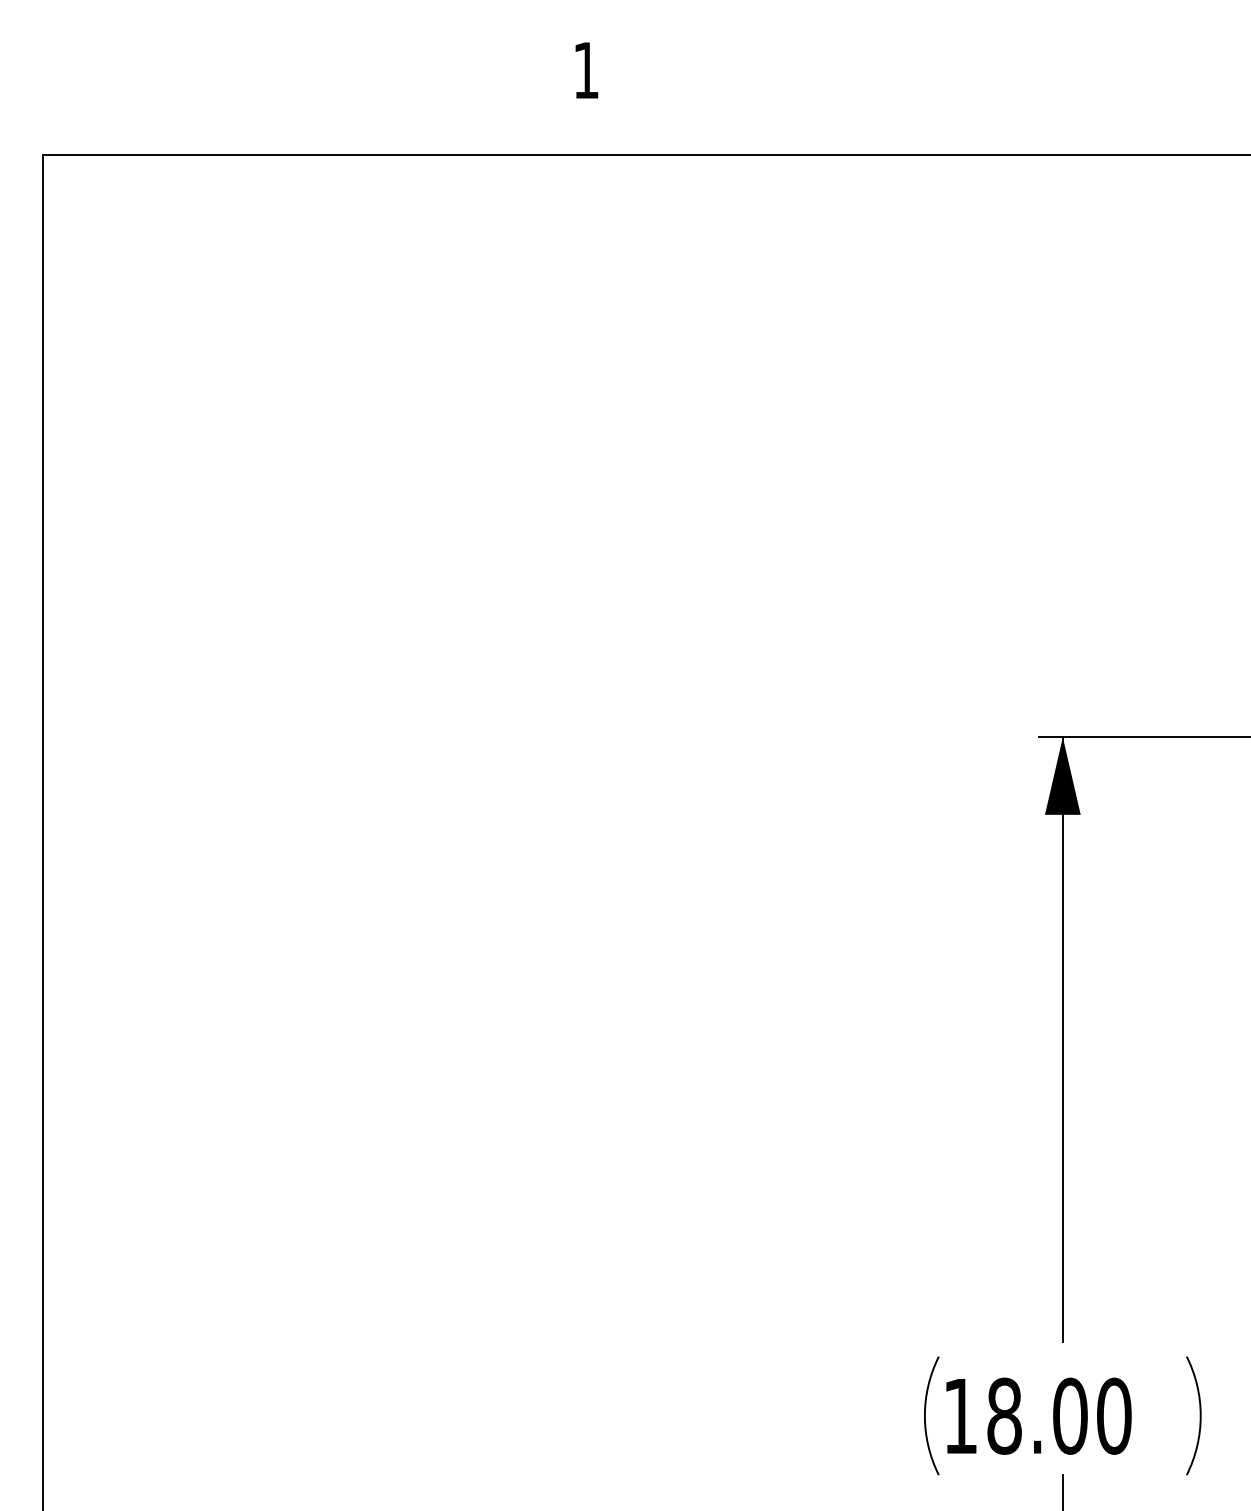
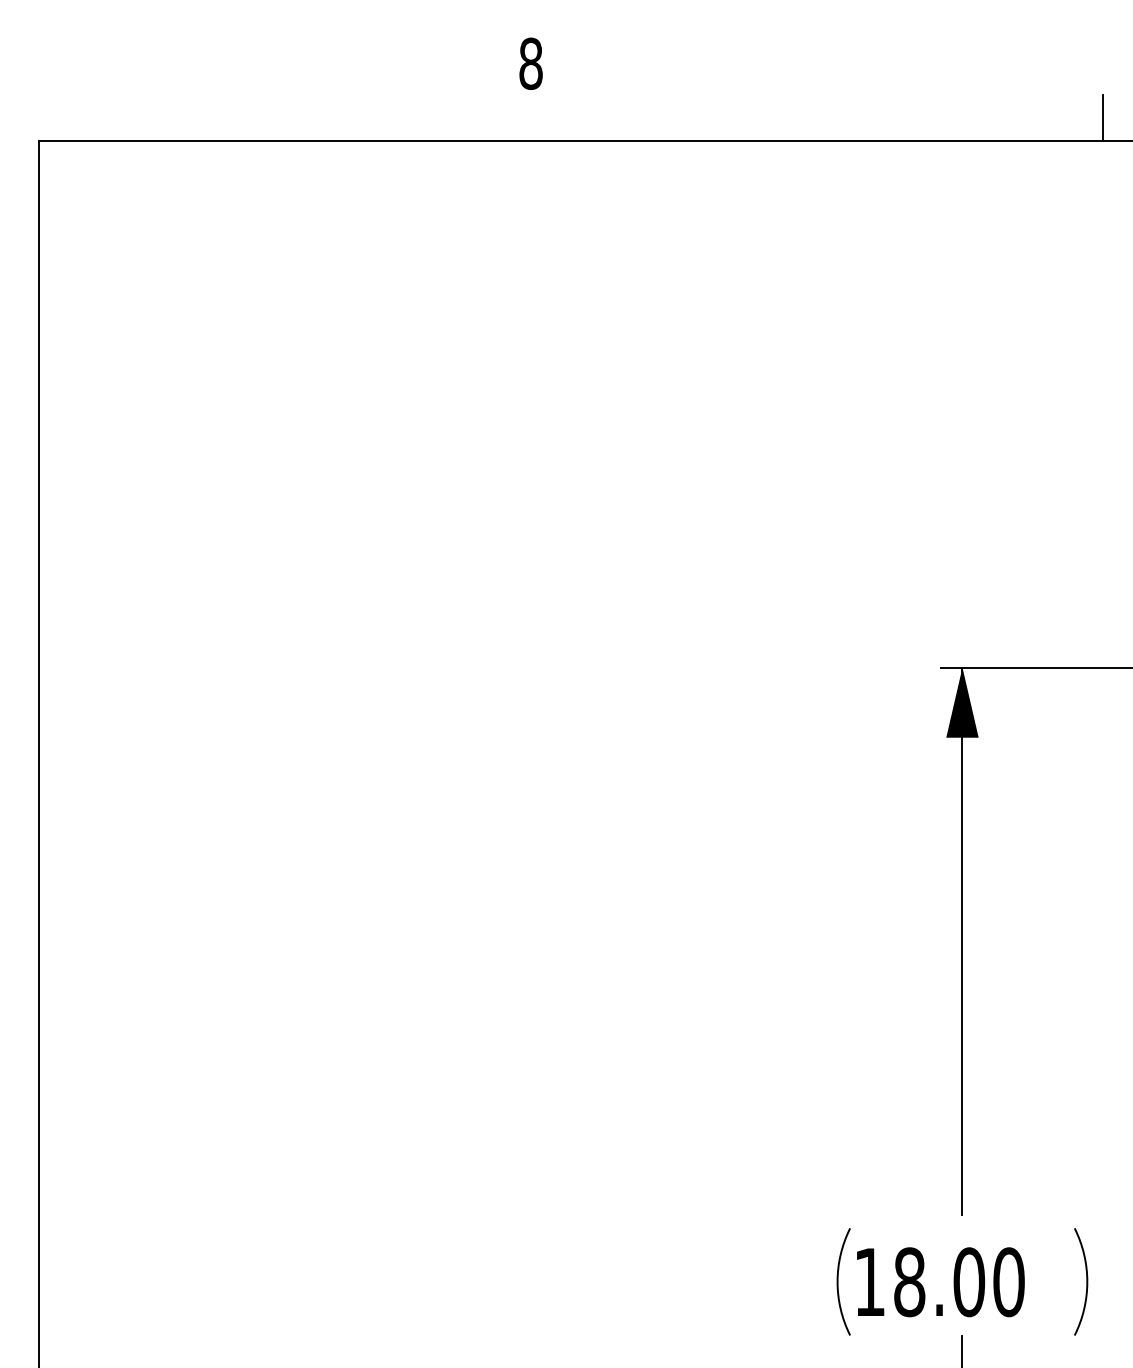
text: (586, 70) -> (531, 63), 1 -> 8
line: (1217, 129) -> (1102, 117), added

